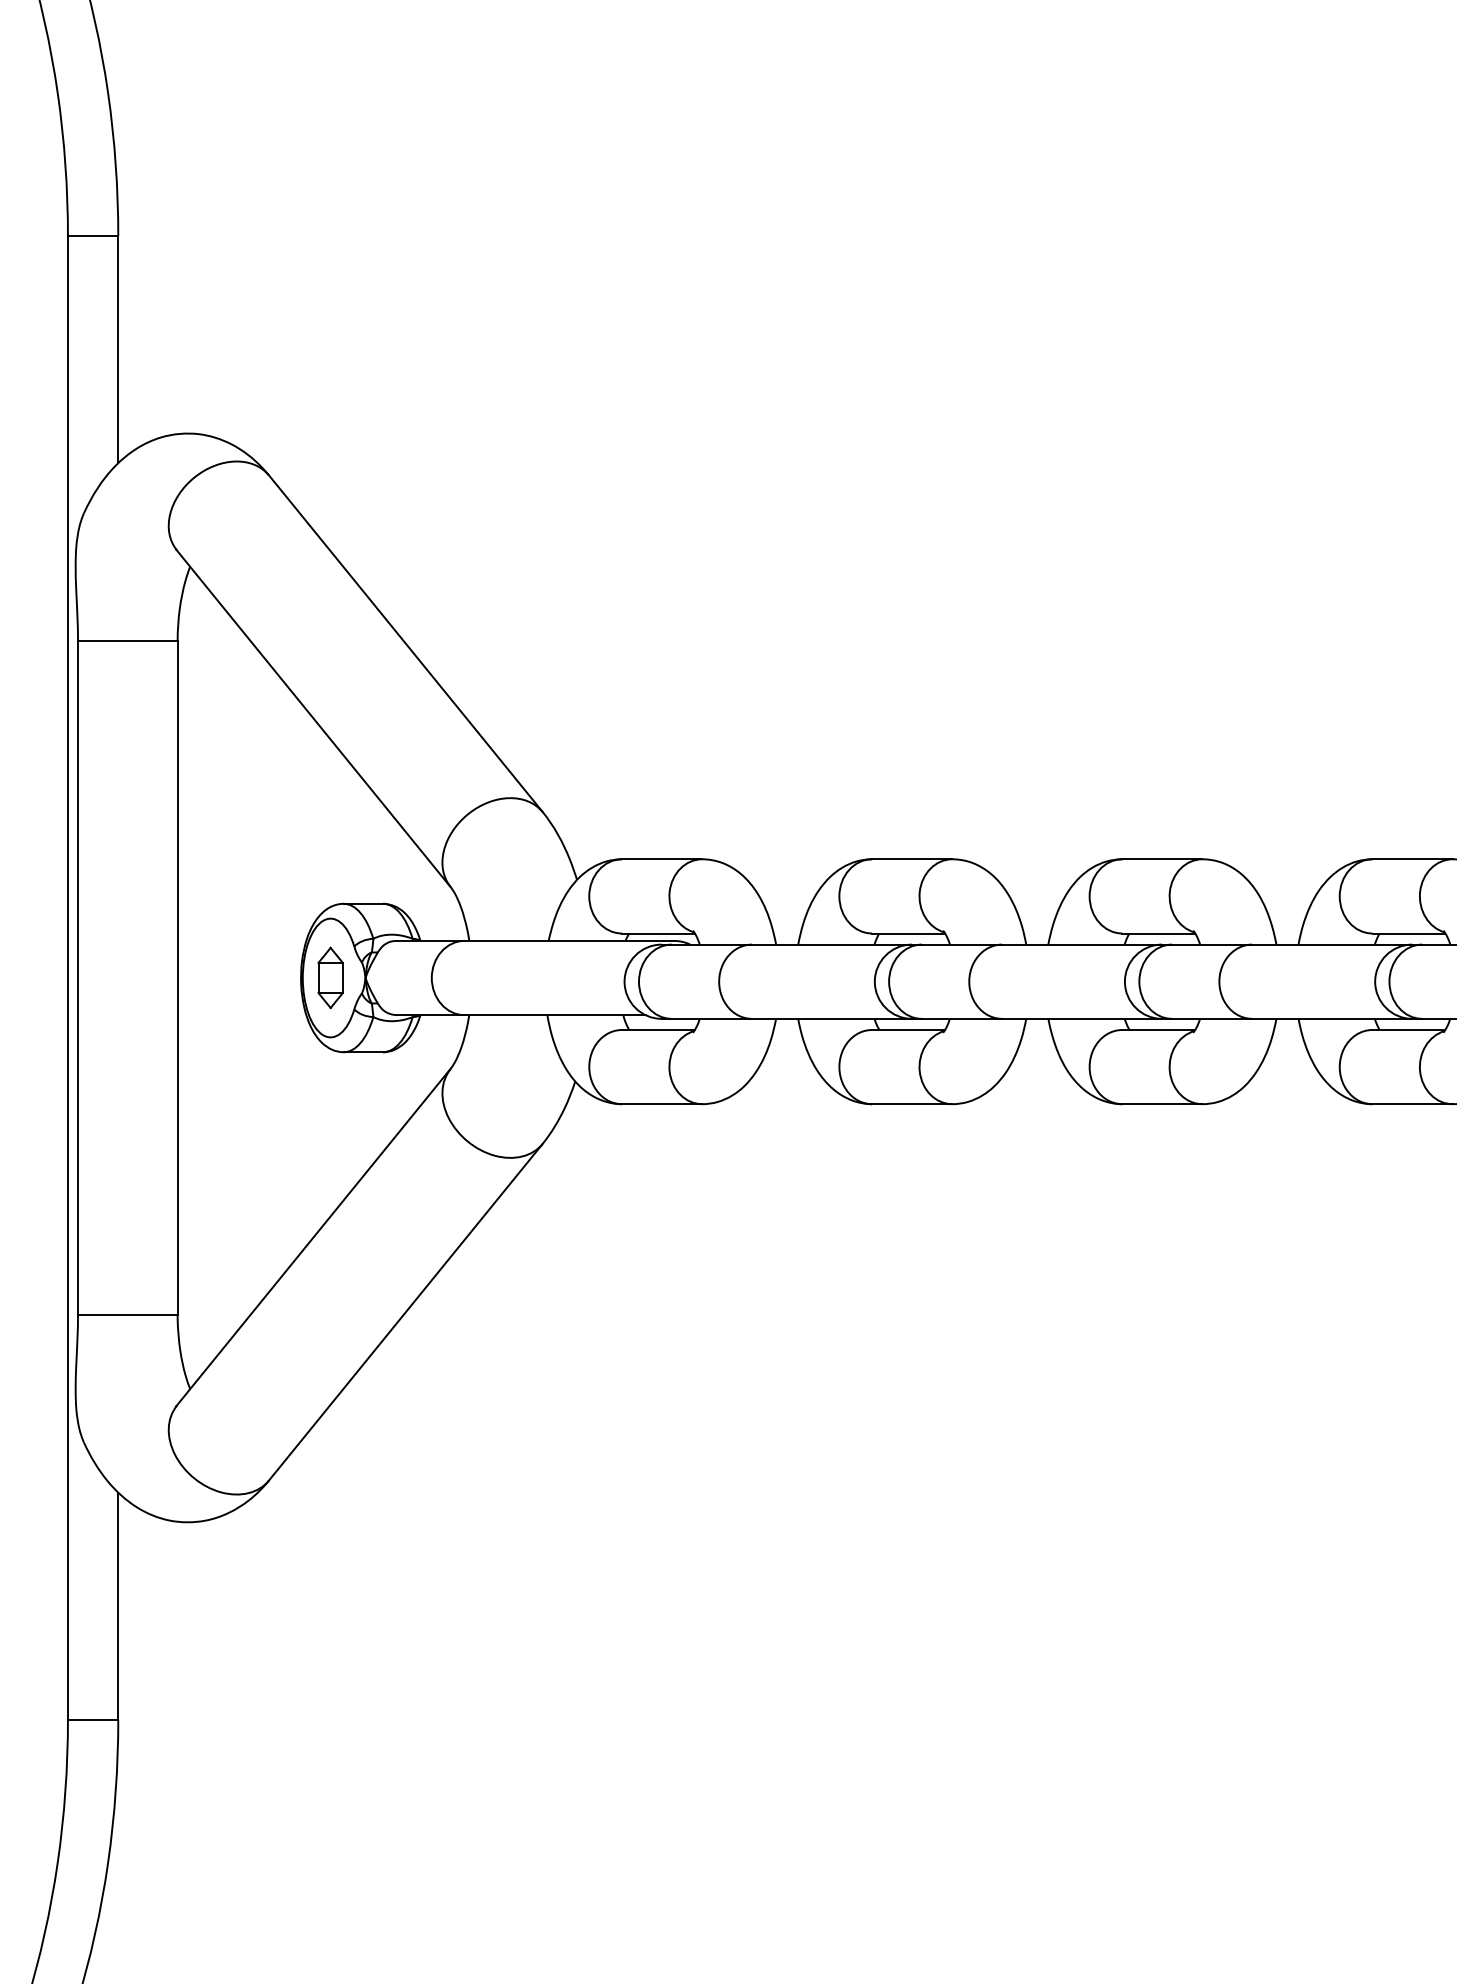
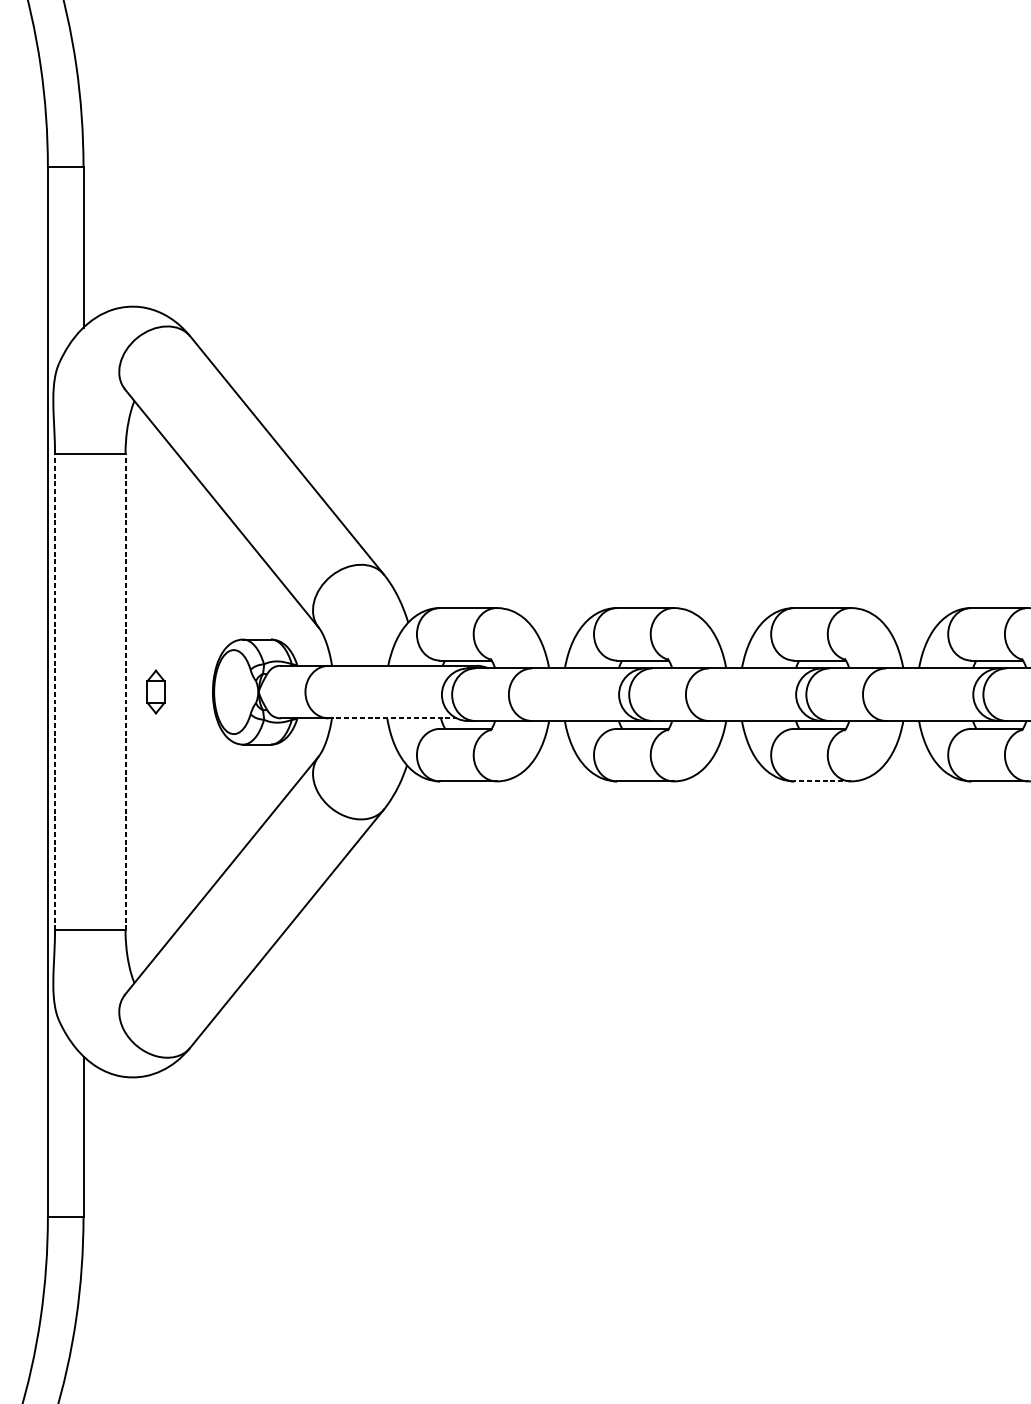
line: (78, 977) -> (55, 691), solid -> dashed
line: (177, 977) -> (125, 691), solid -> dashed
part: (330, 977) -> (155, 691), moved
line: (555, 1015) -> (393, 718), solid -> dashed
line: (1161, 1104) -> (822, 781), solid -> dashed

